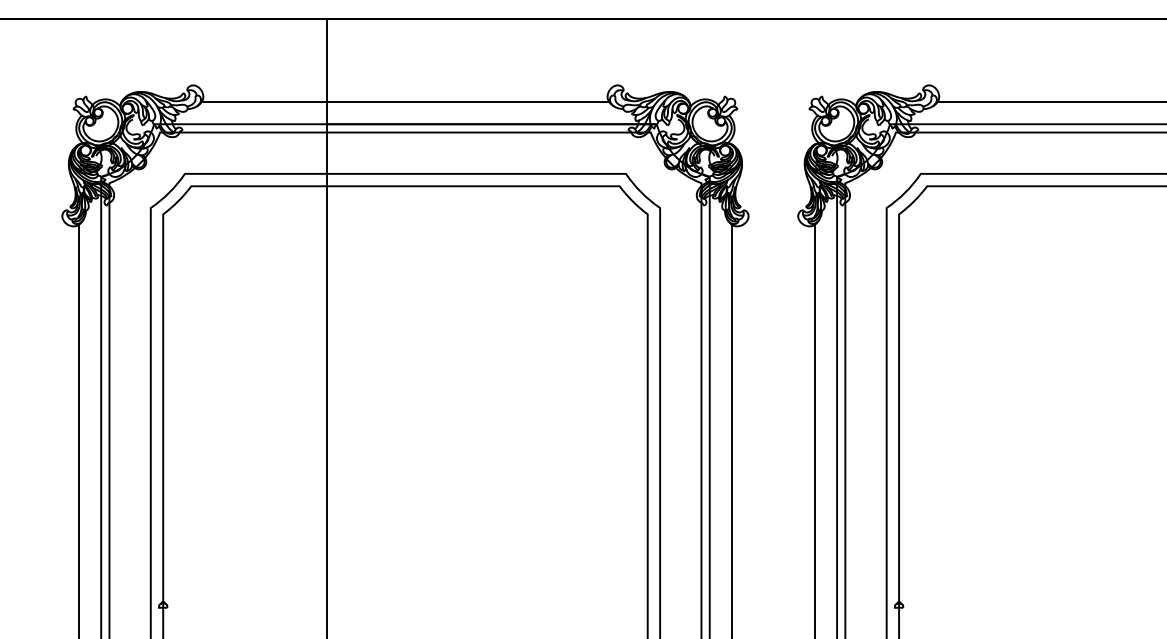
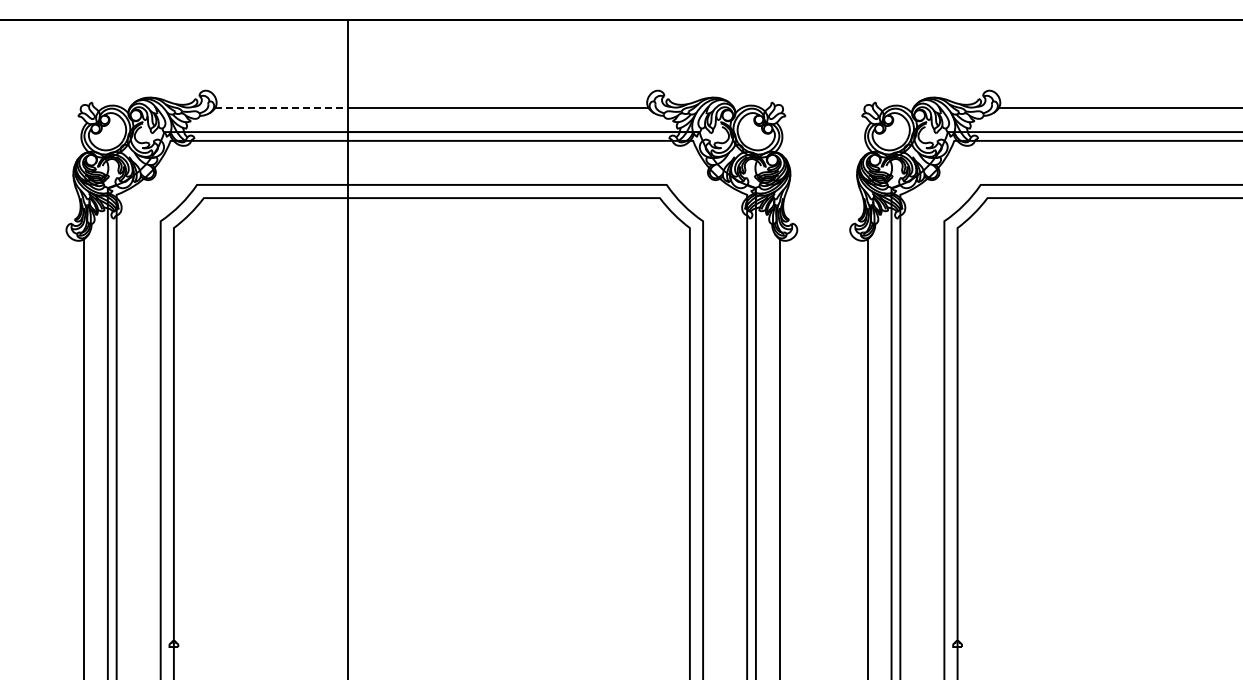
line: (264, 102) -> (281, 108), solid -> dashed

